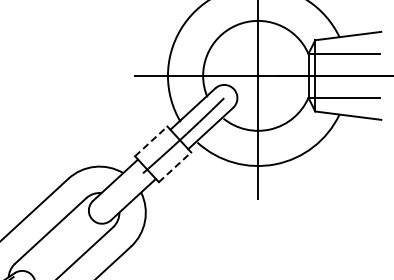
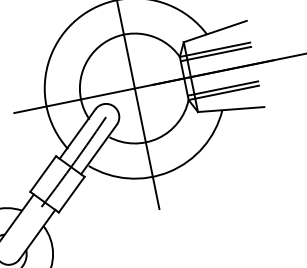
line: (344, 58) -> (216, 54), added
line: (344, 93) -> (223, 88), added
line: (151, 141) -> (43, 174), dashed -> solid
line: (175, 167) -> (72, 194), dashed -> solid

